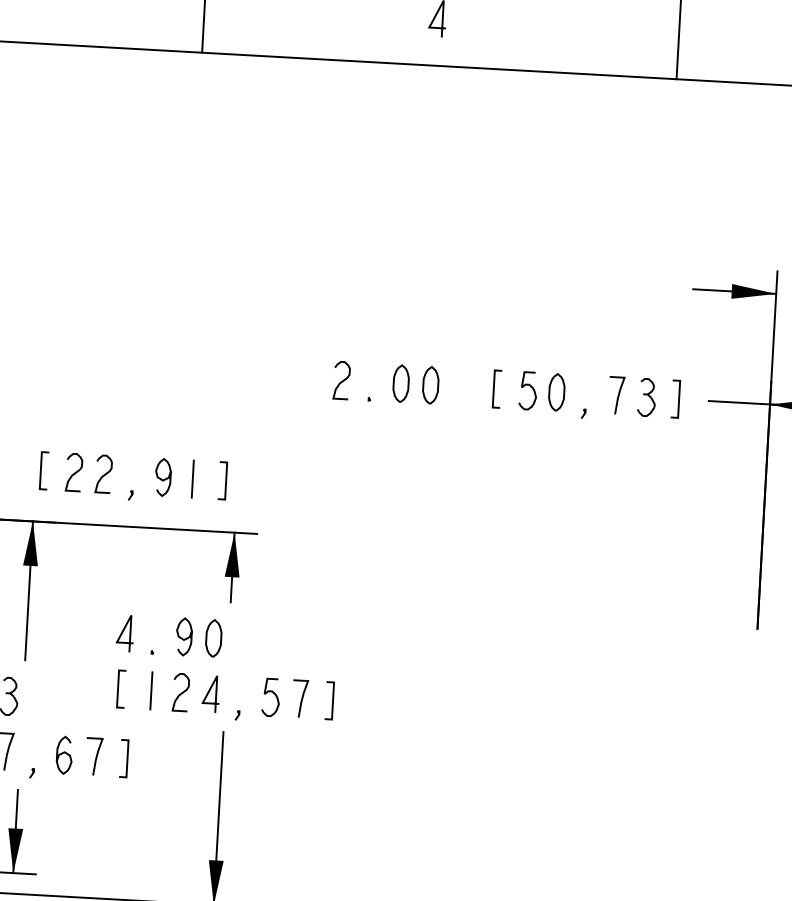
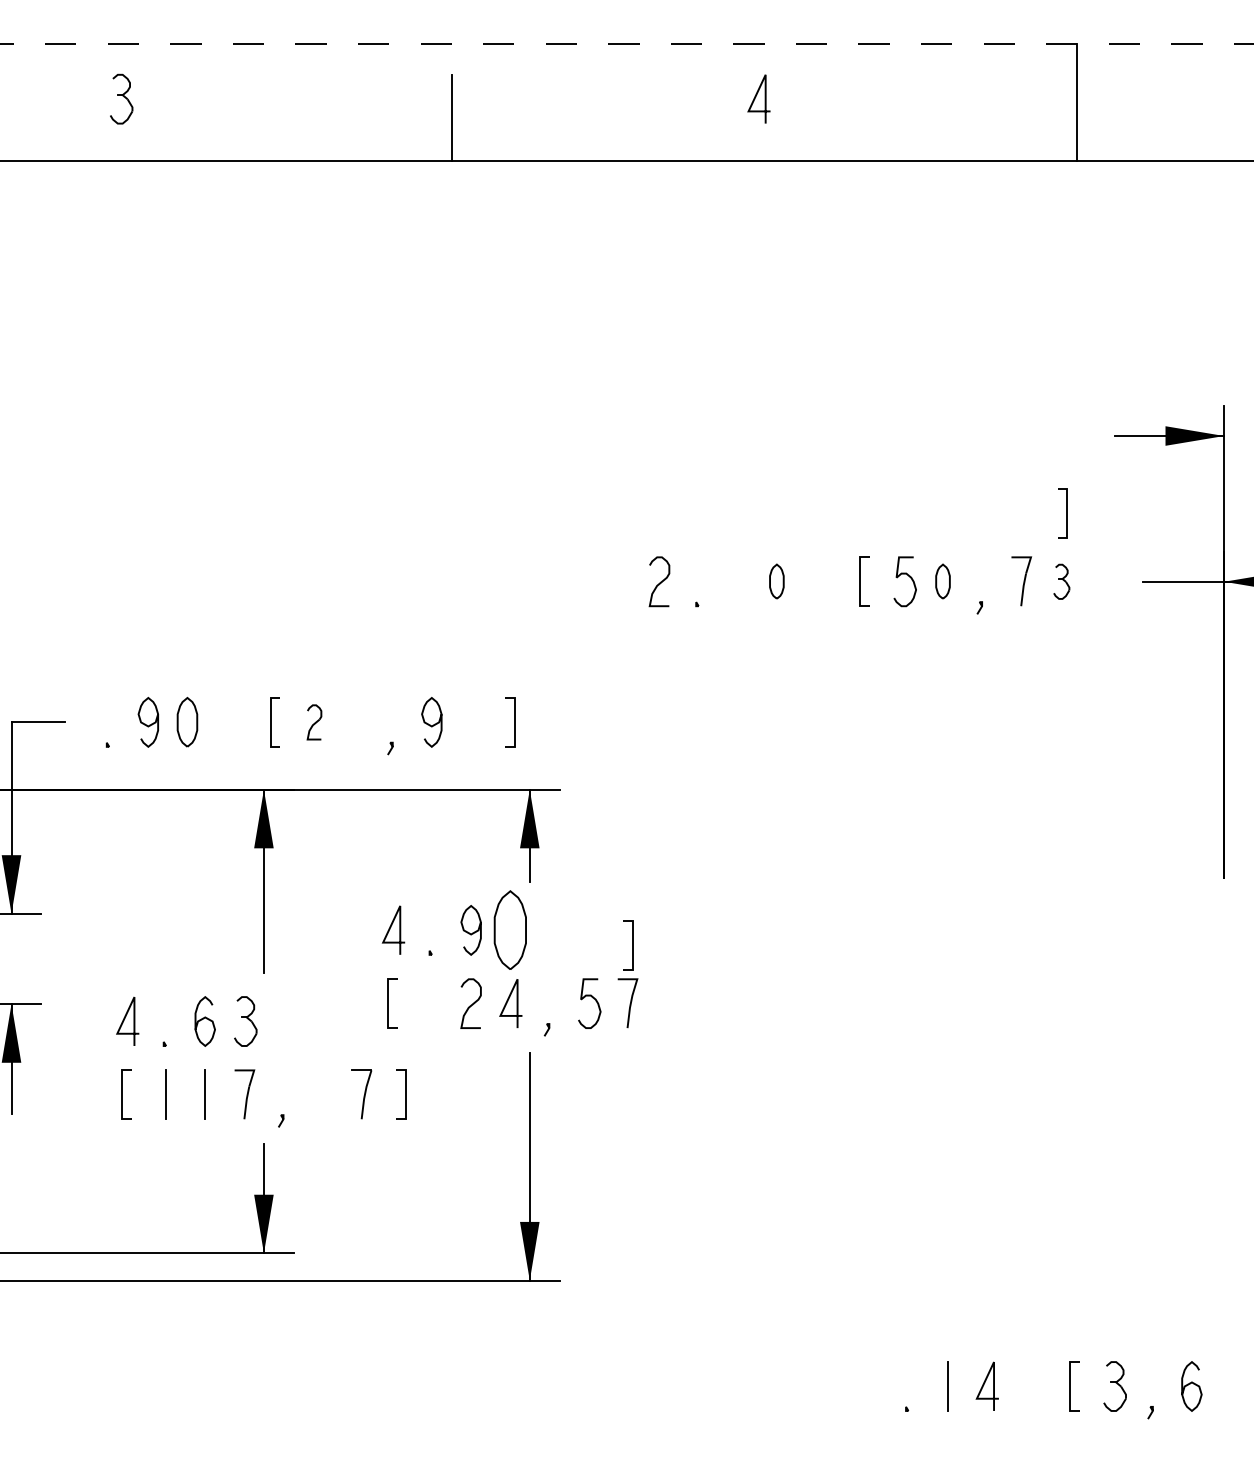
part: (400, 383) -> (737, 581), removed
part: (430, 385) -> (776, 581), size x0.7
part: (556, 392) -> (942, 581), size x0.7
part: (646, 397) -> (1061, 581), size x0.7
line: (678, 399) -> (1066, 513), moved
part: (74, 472) -> (314, 722), size x0.7
curve: (104, 474) -> (354, 722), removed
line: (192, 478) -> (470, 721), removed
part: (213, 638) -> (509, 930), size x1.6
line: (151, 690) -> (432, 1003), removed
line: (333, 700) -> (632, 945), moved
curve: (63, 753) -> (321, 1092), removed

